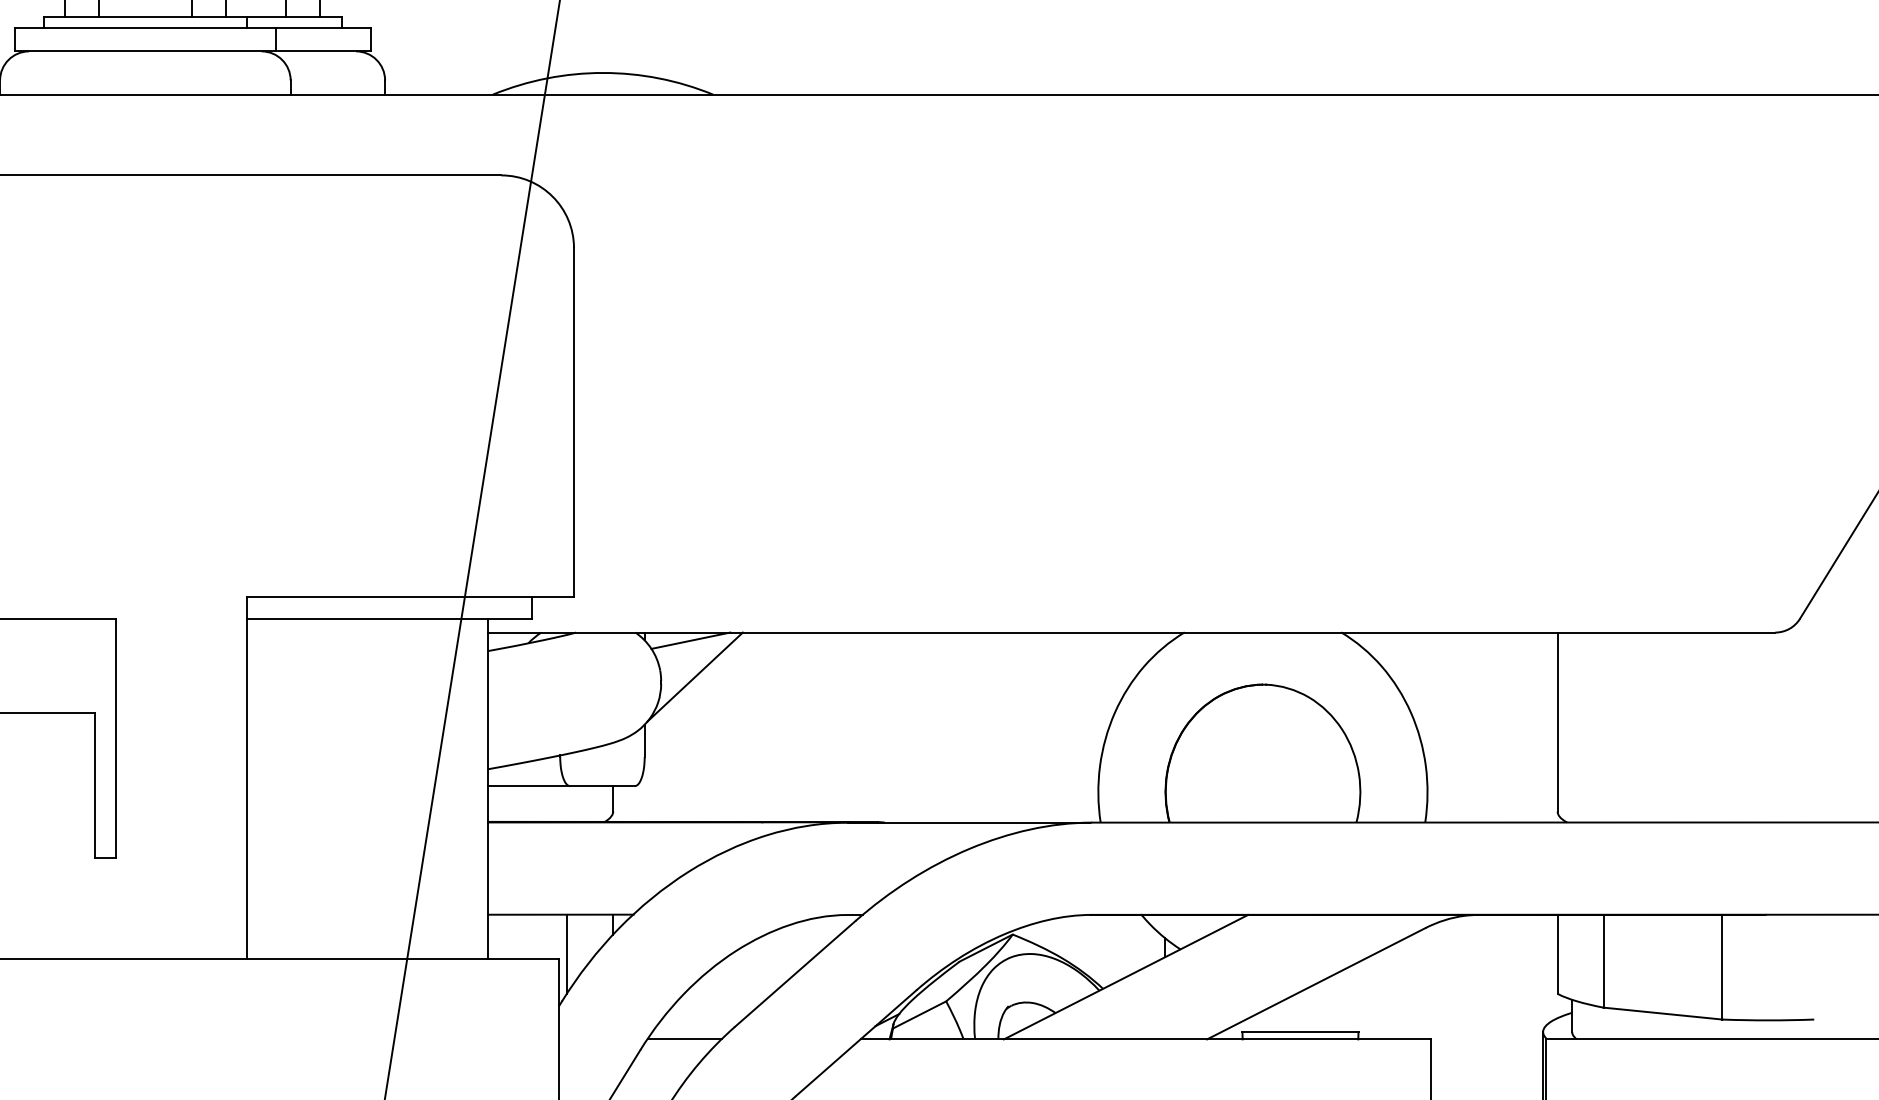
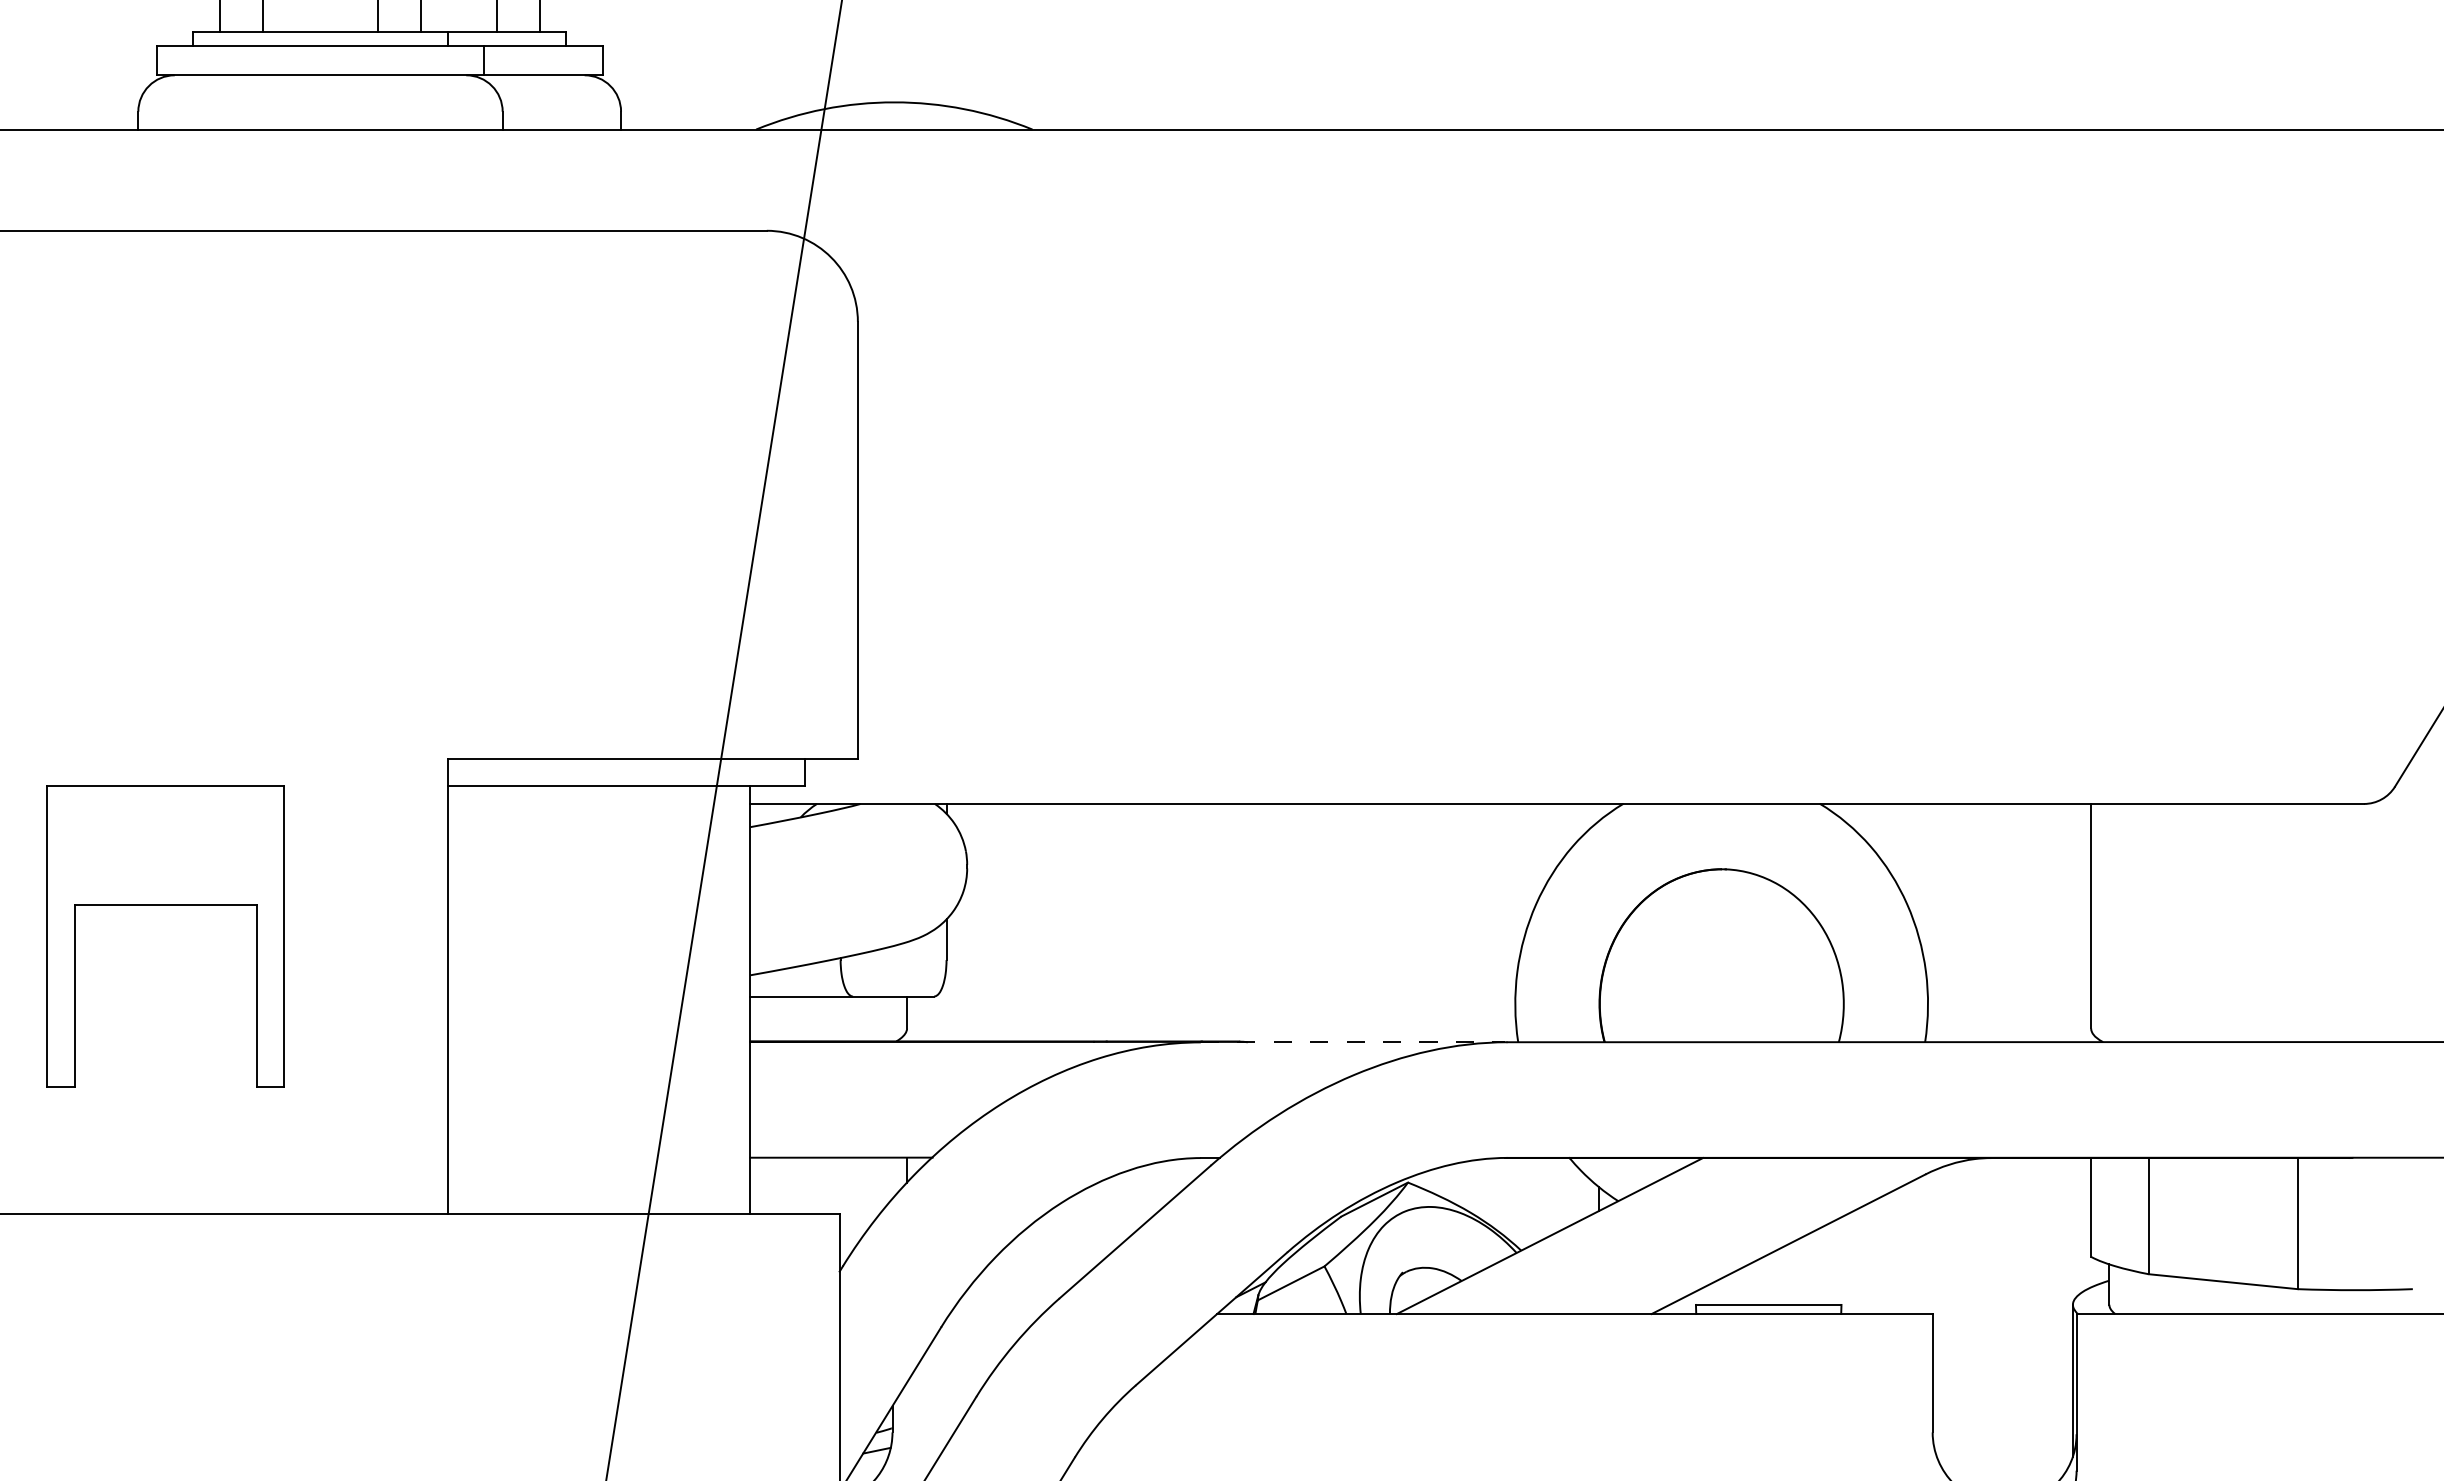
line: (690, 640) -> (1004, 813), removed
line: (694, 676) -> (1009, 859), removed
line: (969, 822) -> (1353, 1042), solid -> dashed
line: (567, 953) -> (849, 1206), removed
line: (684, 1039) -> (996, 1314), removed

